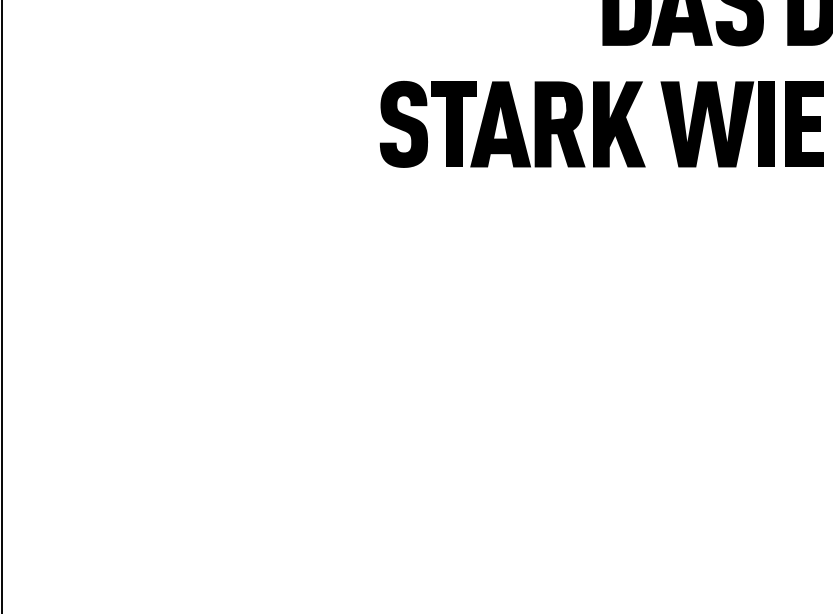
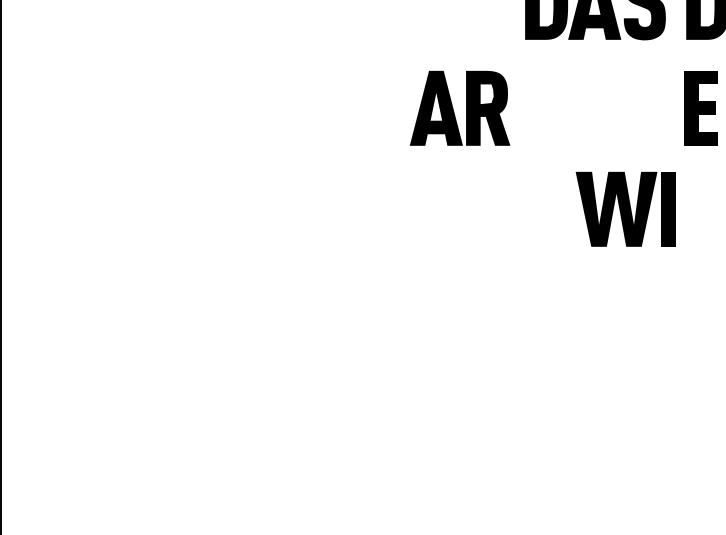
fill: (618, 123) -> (539, 107), removed
part: (717, 123) -> (625, 208), moved
part: (428, 124) -> (373, 108), removed

